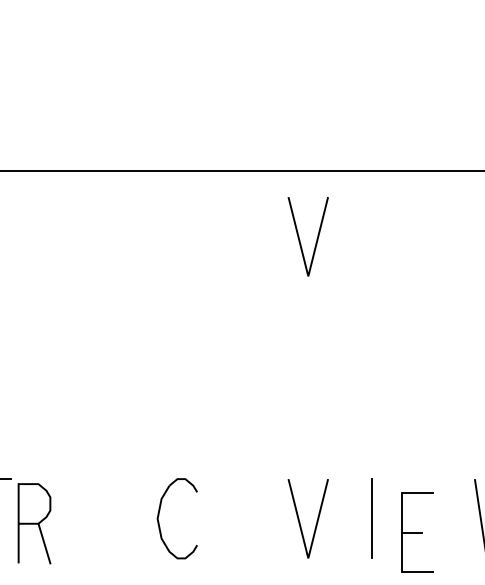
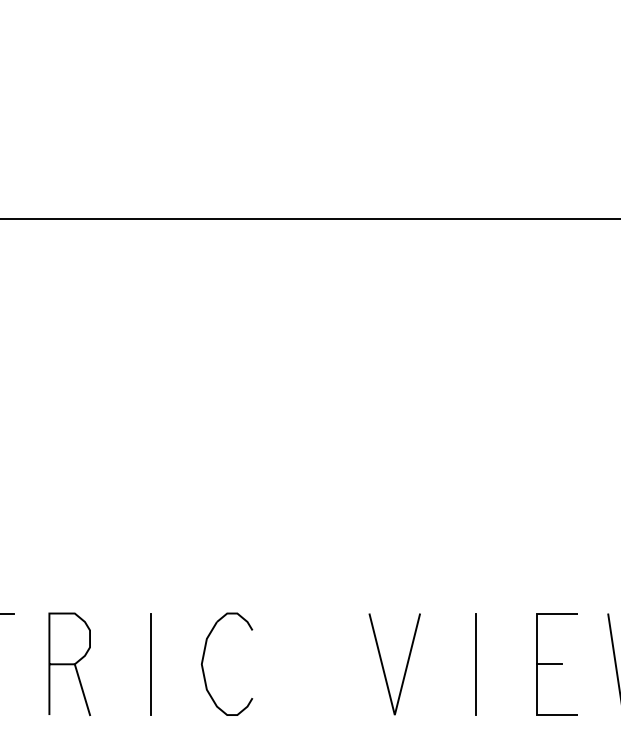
line: (299, 236) -> (383, 302), removed
line: (117, 518) -> (150, 663), added
part: (34, 523) -> (69, 663), moved
part: (417, 532) -> (556, 663), moved

